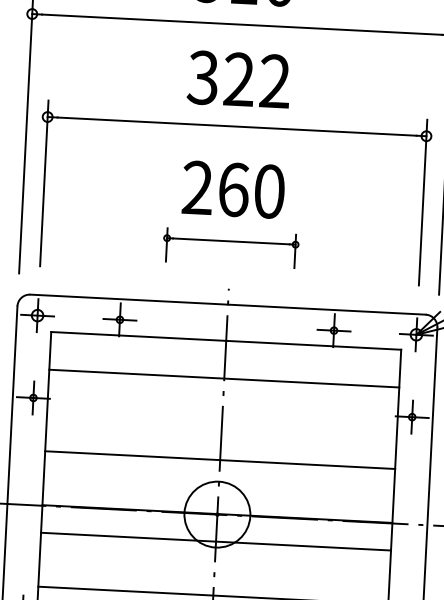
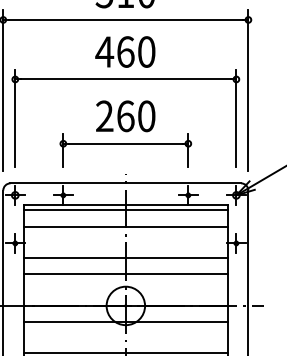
text: (238, 78) -> (125, 51), 322 -> 460
part: (230, 248) -> (125, 150), size x1.67
line: (225, 351) -> (125, 210), added
line: (220, 433) -> (125, 258), added

